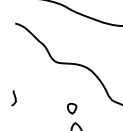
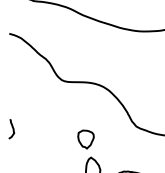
part: (71, 108) -> (85, 139), size x1.43

